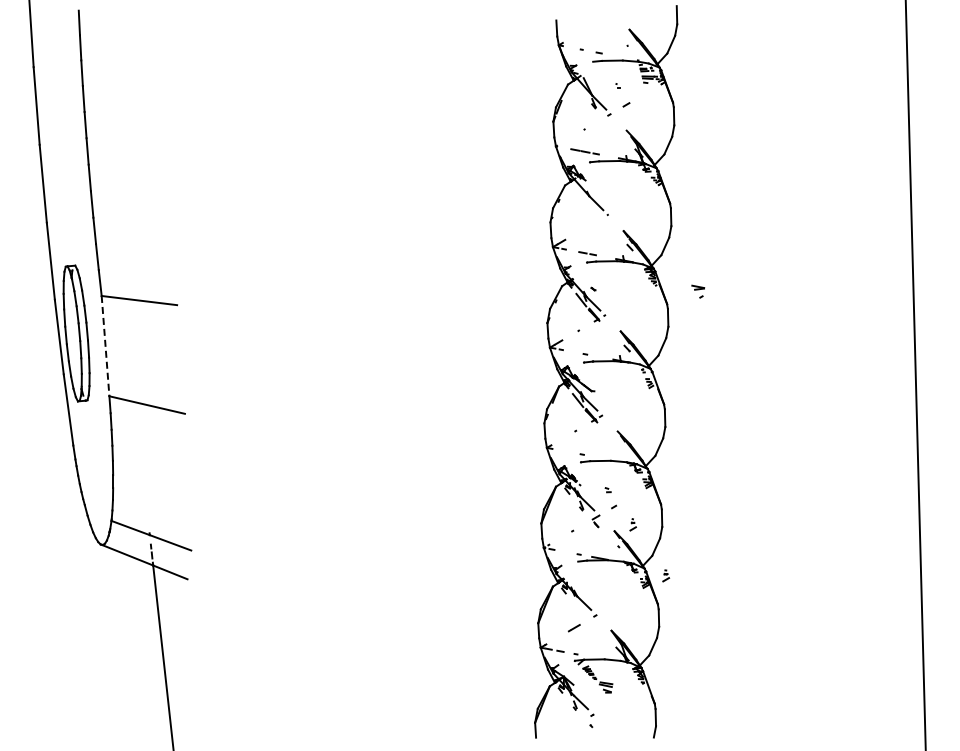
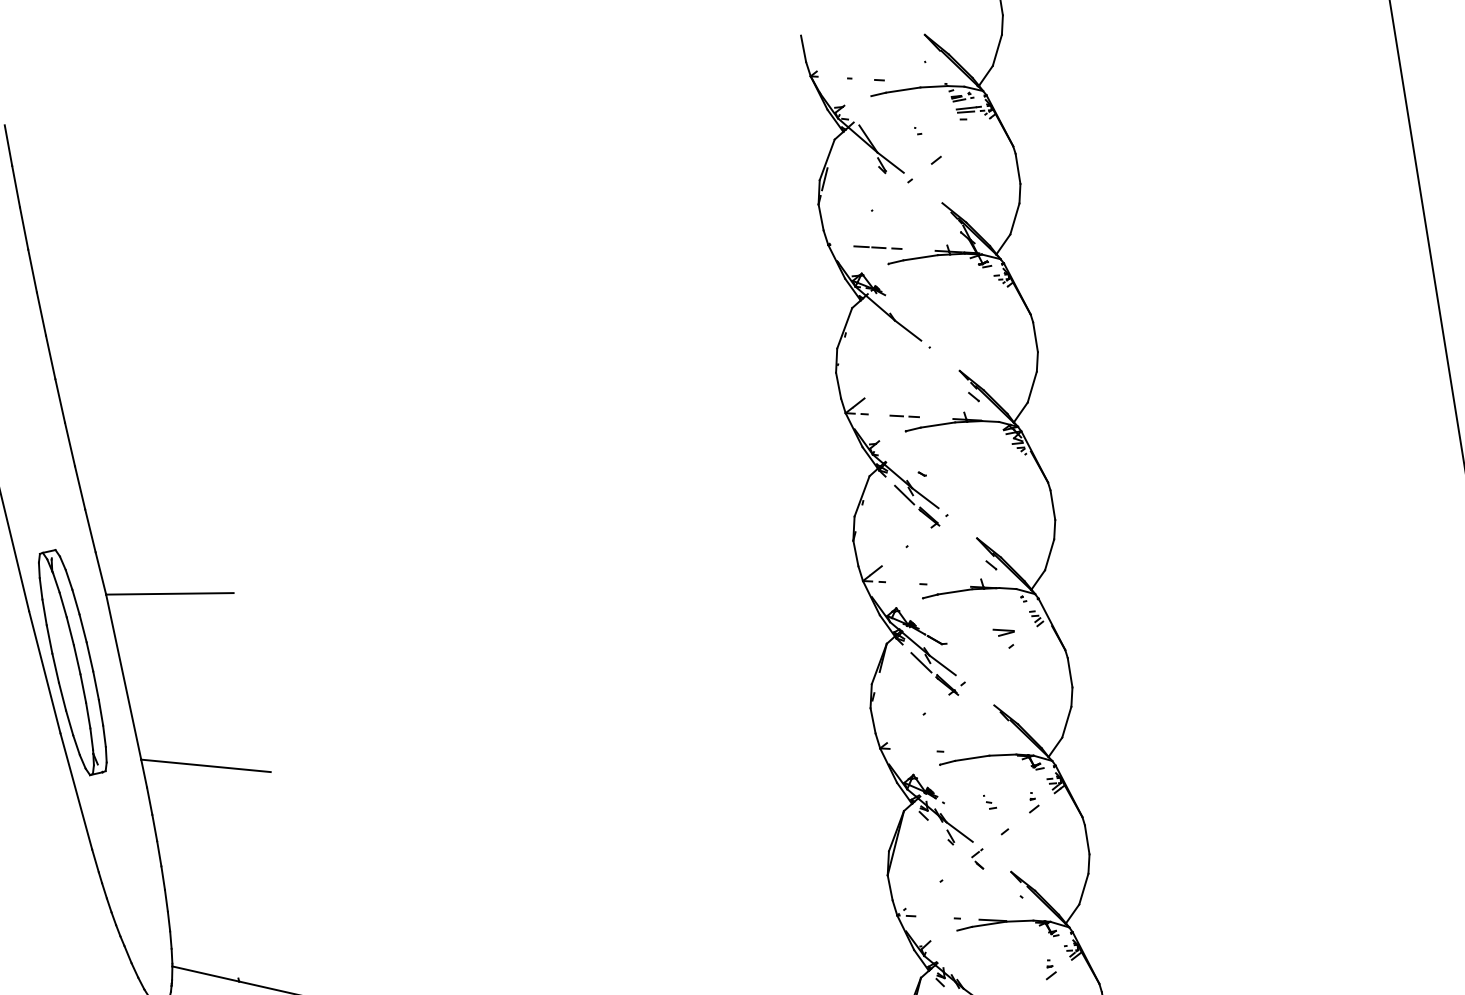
part: (698, 291) -> (1005, 637), moved
line: (105, 346) -> (123, 677), dashed -> solid
part: (632, 524) -> (1032, 801), moved
part: (666, 575) -> (1050, 968), moved

